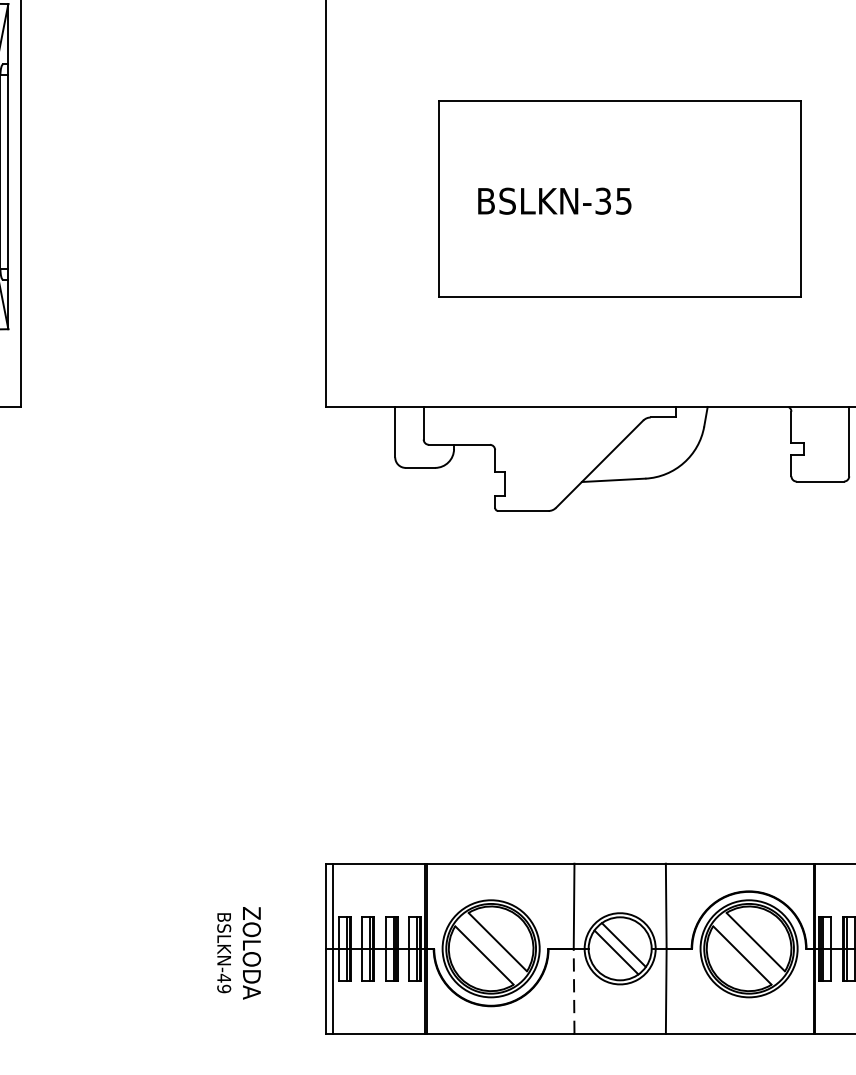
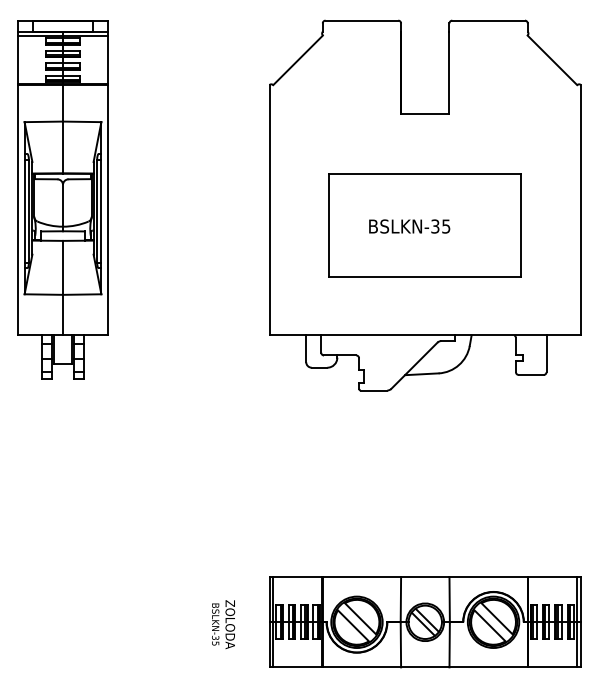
text: (554, 201) -> (409, 226), moved
text: (223, 983) -> (215, 640), BSLKN-49 -> BSLKN-35
line: (573, 990) -> (400, 644), dashed -> solid

